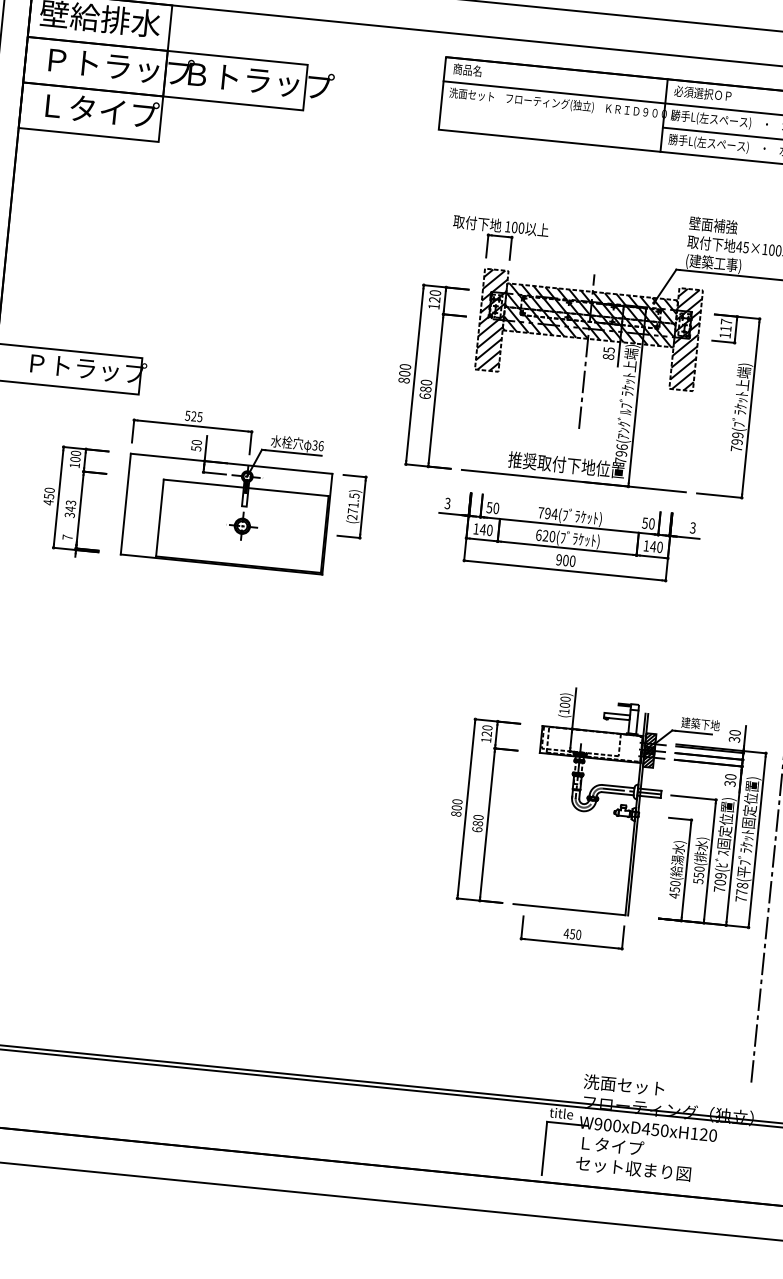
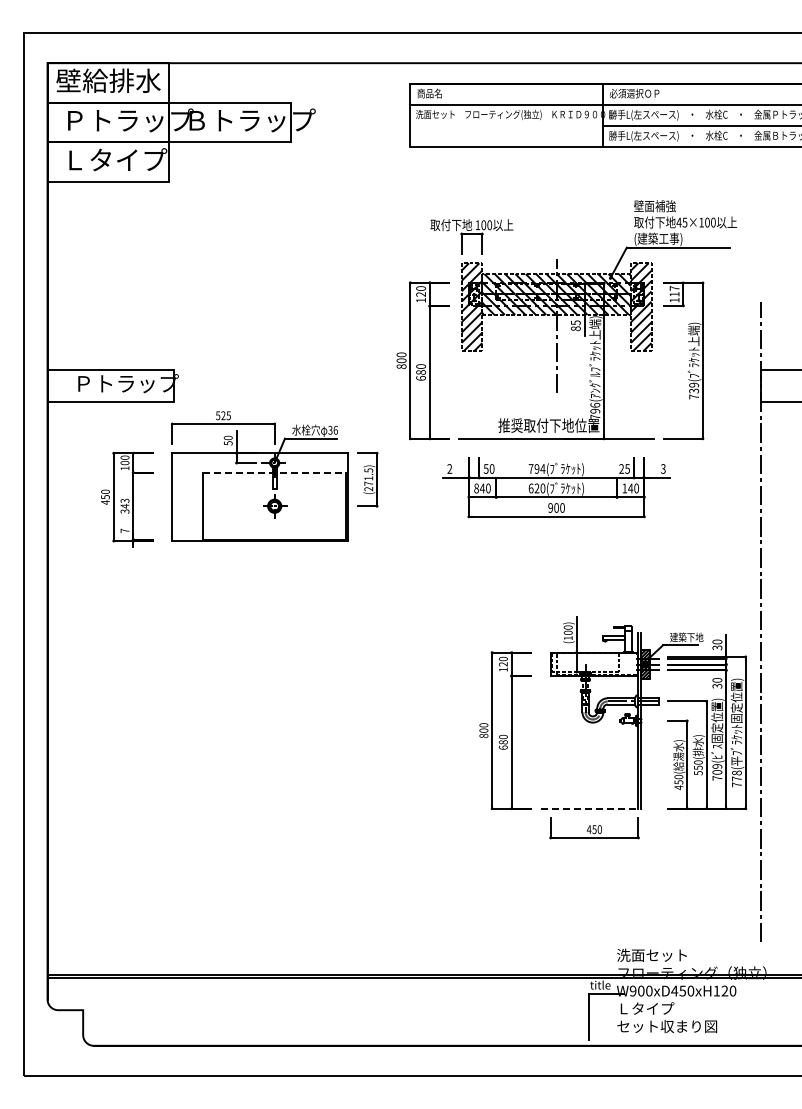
text: (736, 441) -> (693, 390), 799( -> 739(
line: (246, 487) -> (274, 472), solid -> dashed
text: (447, 504) -> (449, 469), 3 -> 2
text: (648, 523) -> (624, 468), 50 -> 25
text: (476, 529) -> (476, 488), 140 -> 840
line: (569, 909) -> (589, 808), solid -> dashed

